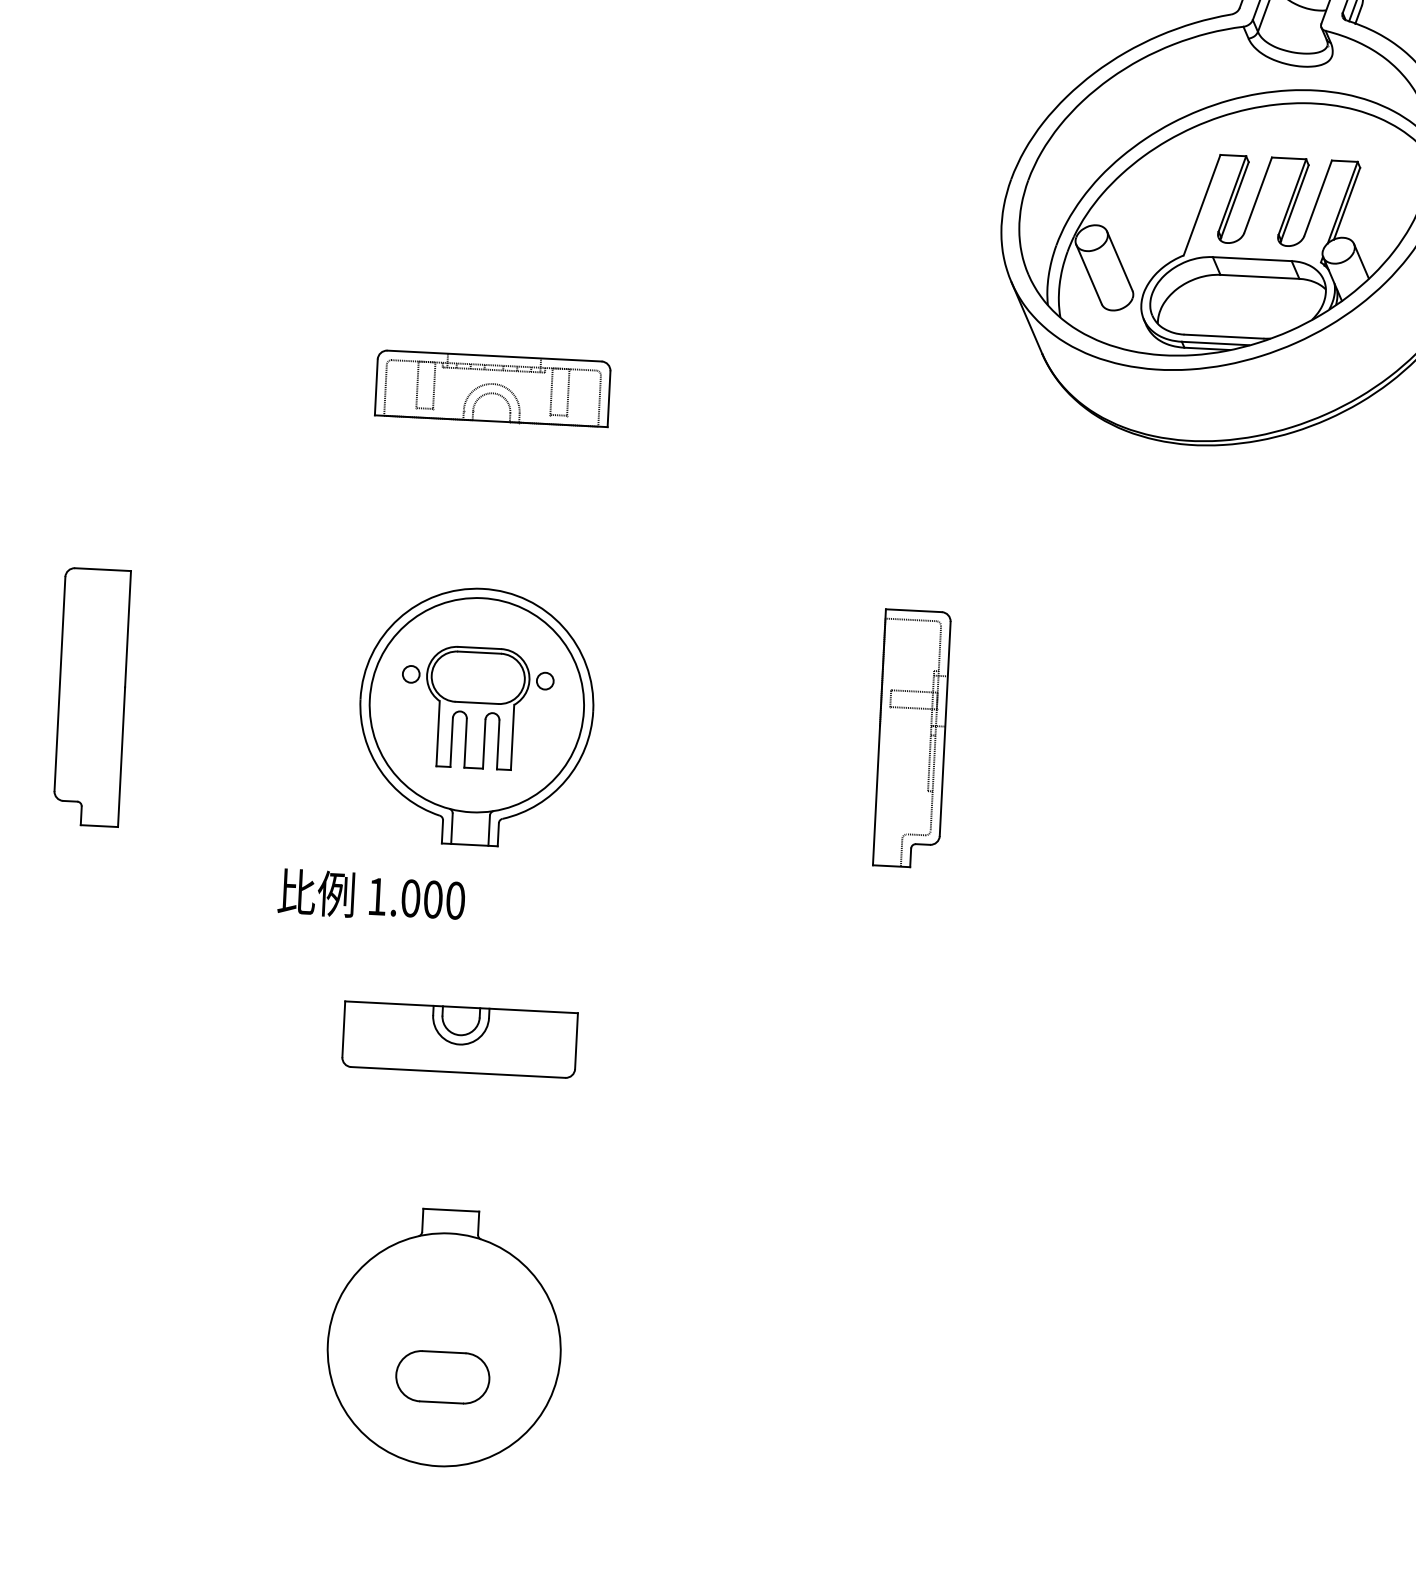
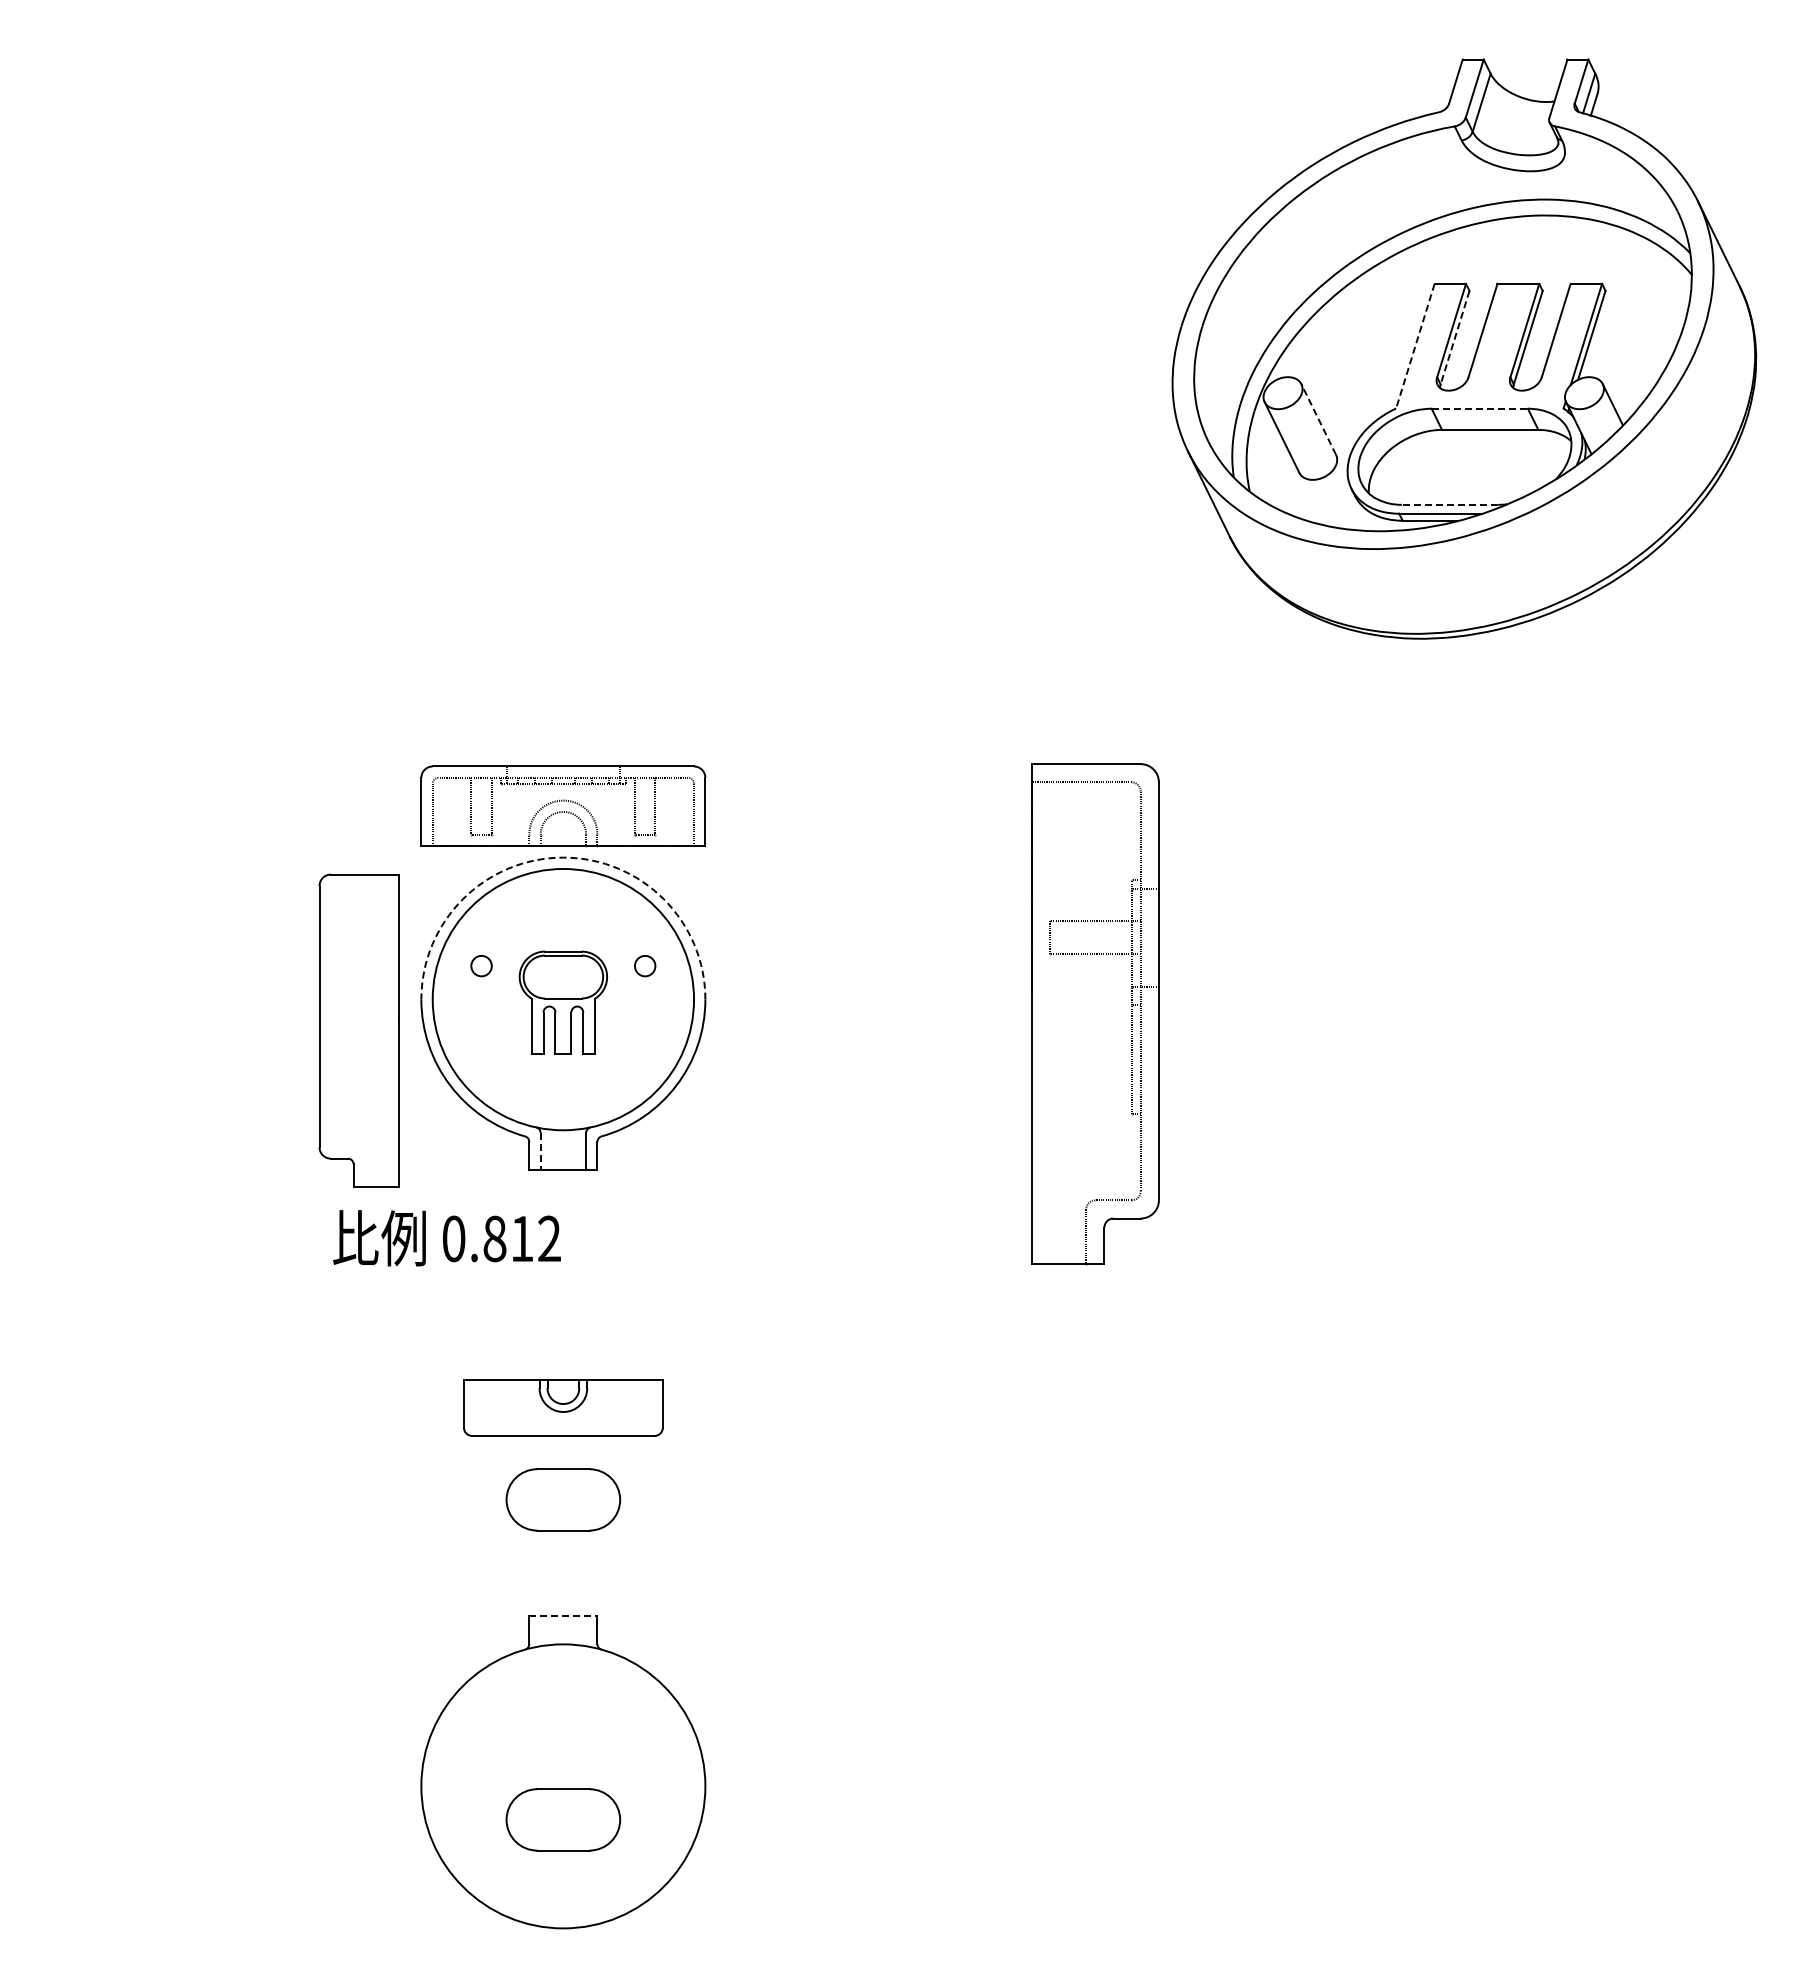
line: (1235, 199) -> (1455, 337), solid -> dashed
line: (1202, 205) -> (1415, 346), solid -> dashed
line: (1252, 258) -> (1480, 408), solid -> dashed
line: (1119, 261) -> (1318, 419), solid -> dashed
line: (1223, 336) -> (1449, 504), solid -> dashed
part: (493, 388) -> (563, 806), moved
arc: (482, 588) -> (563, 857), solid -> dashed
part: (91, 697) -> (358, 1030), moved
part: (476, 707) -> (563, 1002), size x0.7
part: (911, 738) -> (1094, 1013), size x1.6
line: (451, 828) -> (540, 1151), solid -> dashed
text: (416, 898) -> (501, 1238), 1.000 -> 0.812
part: (460, 1039) -> (563, 1407), size x0.7
part: (456, 1114) -> (563, 1499), added
line: (451, 1209) -> (563, 1615), solid -> dashed

